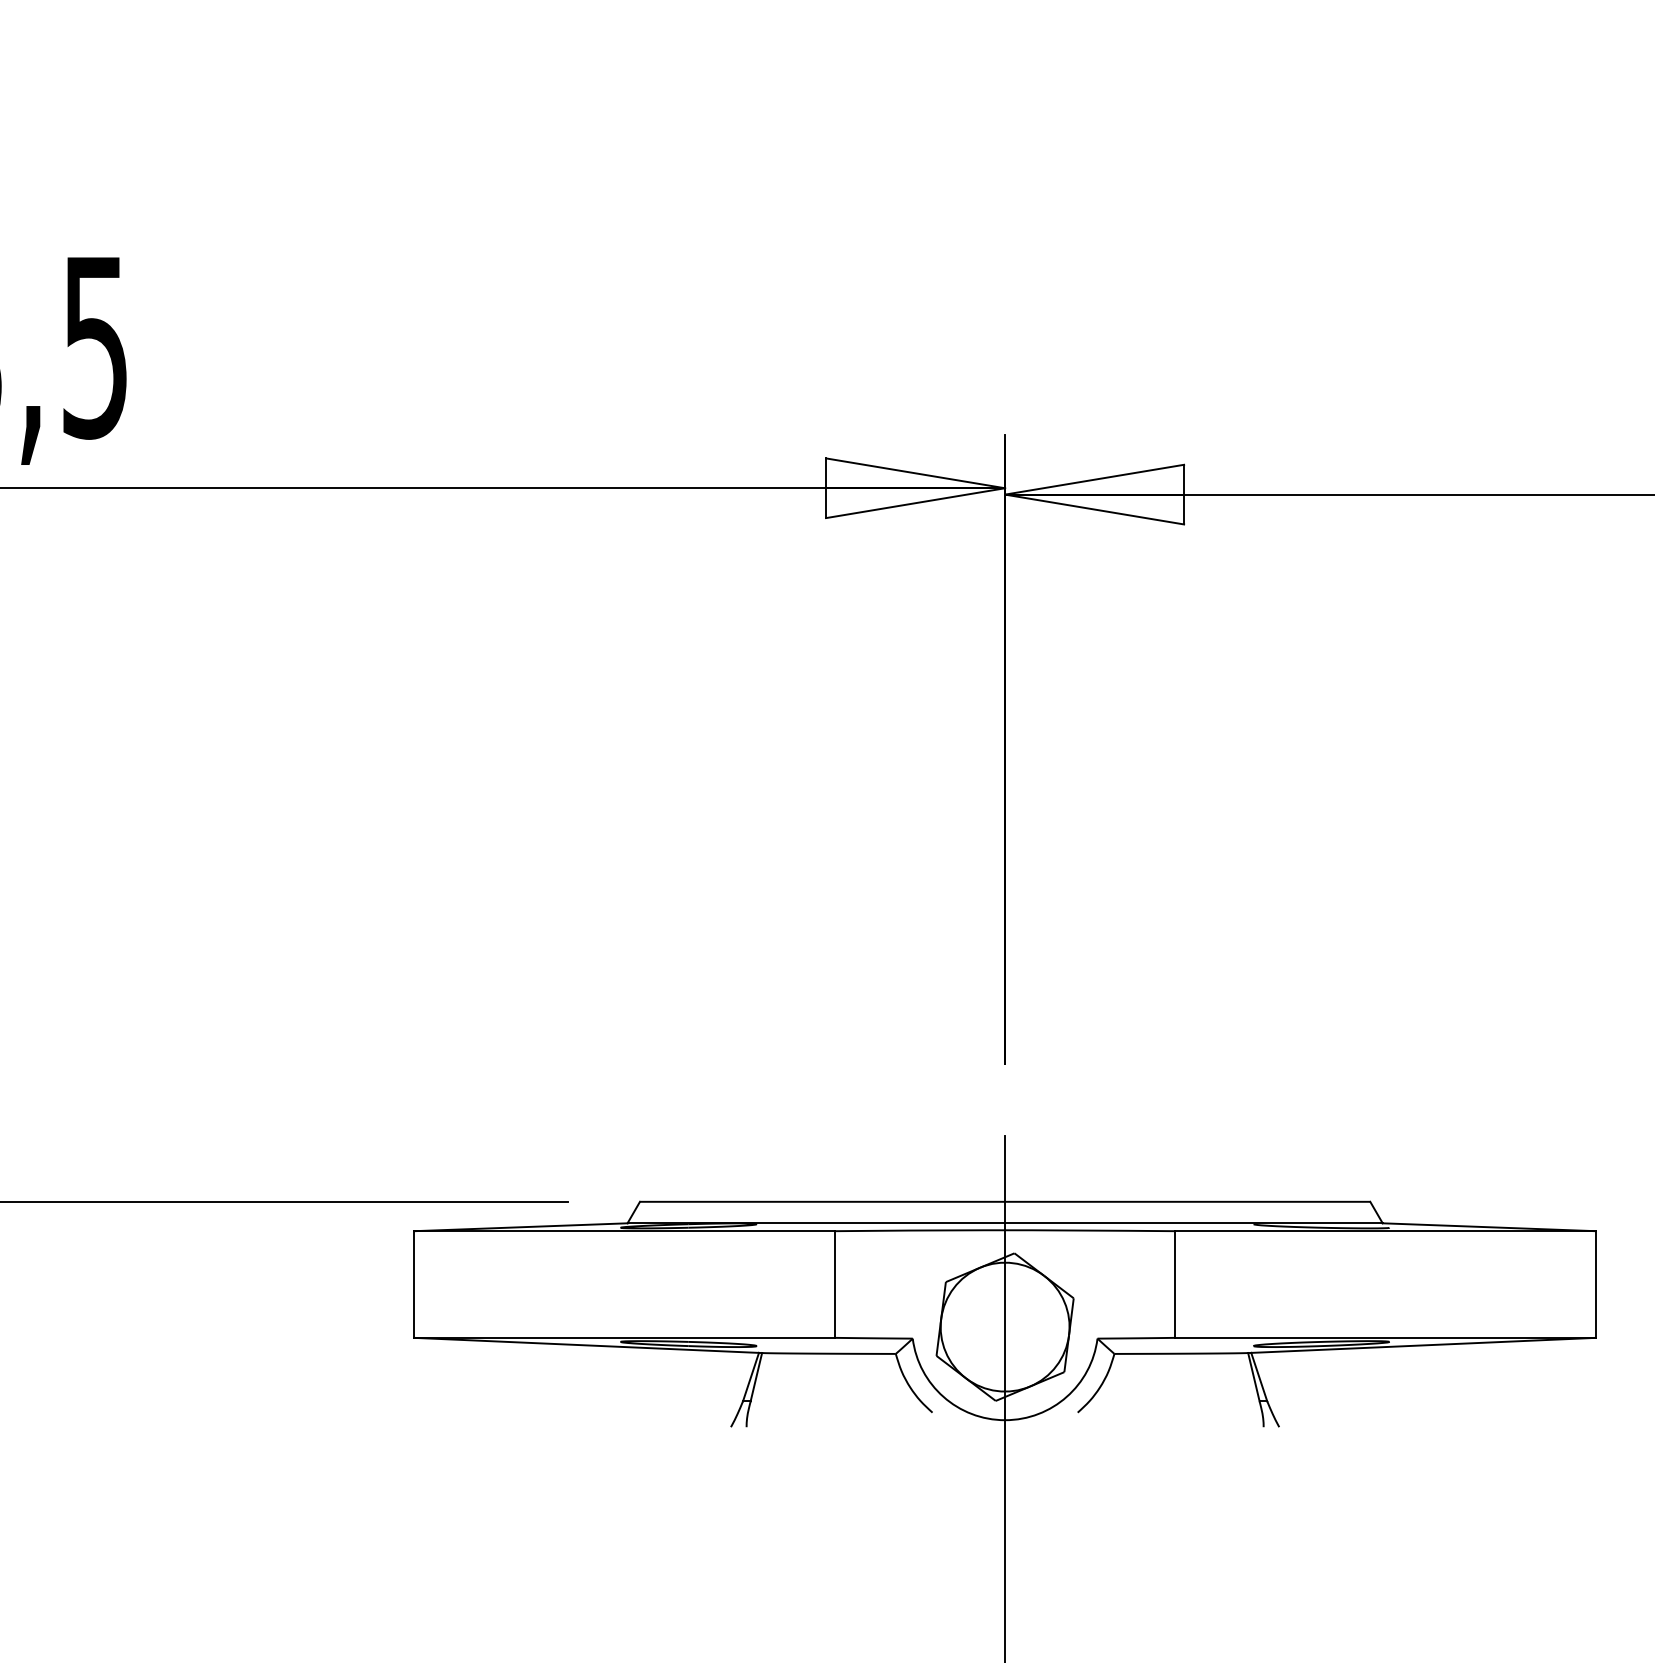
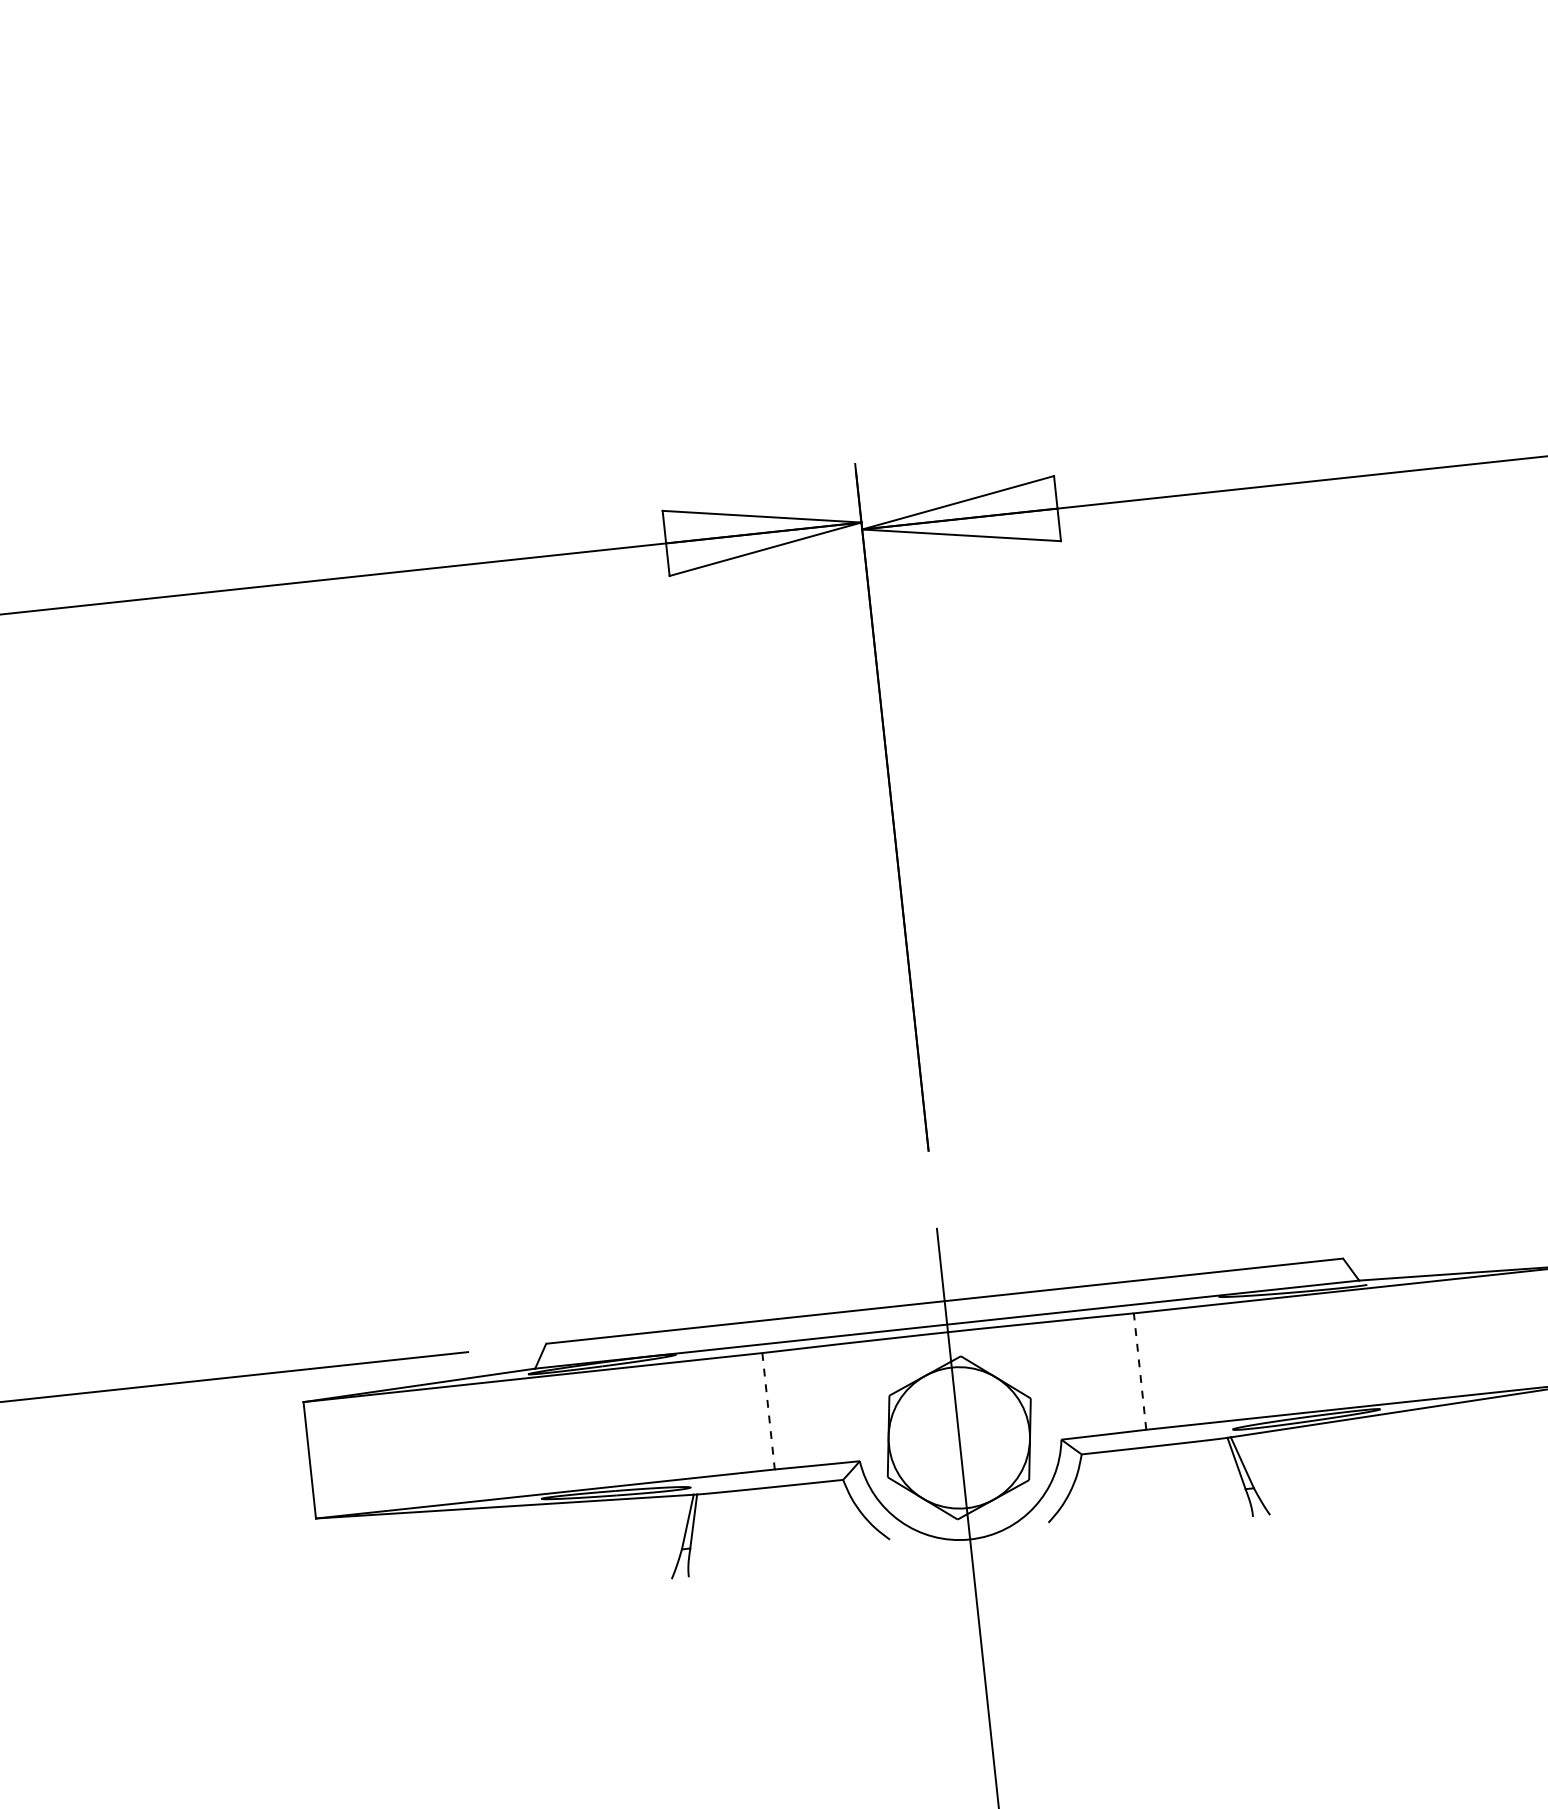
line: (1175, 1284) -> (1140, 1371), solid -> dashed
line: (834, 1285) -> (768, 1412), solid -> dashed

